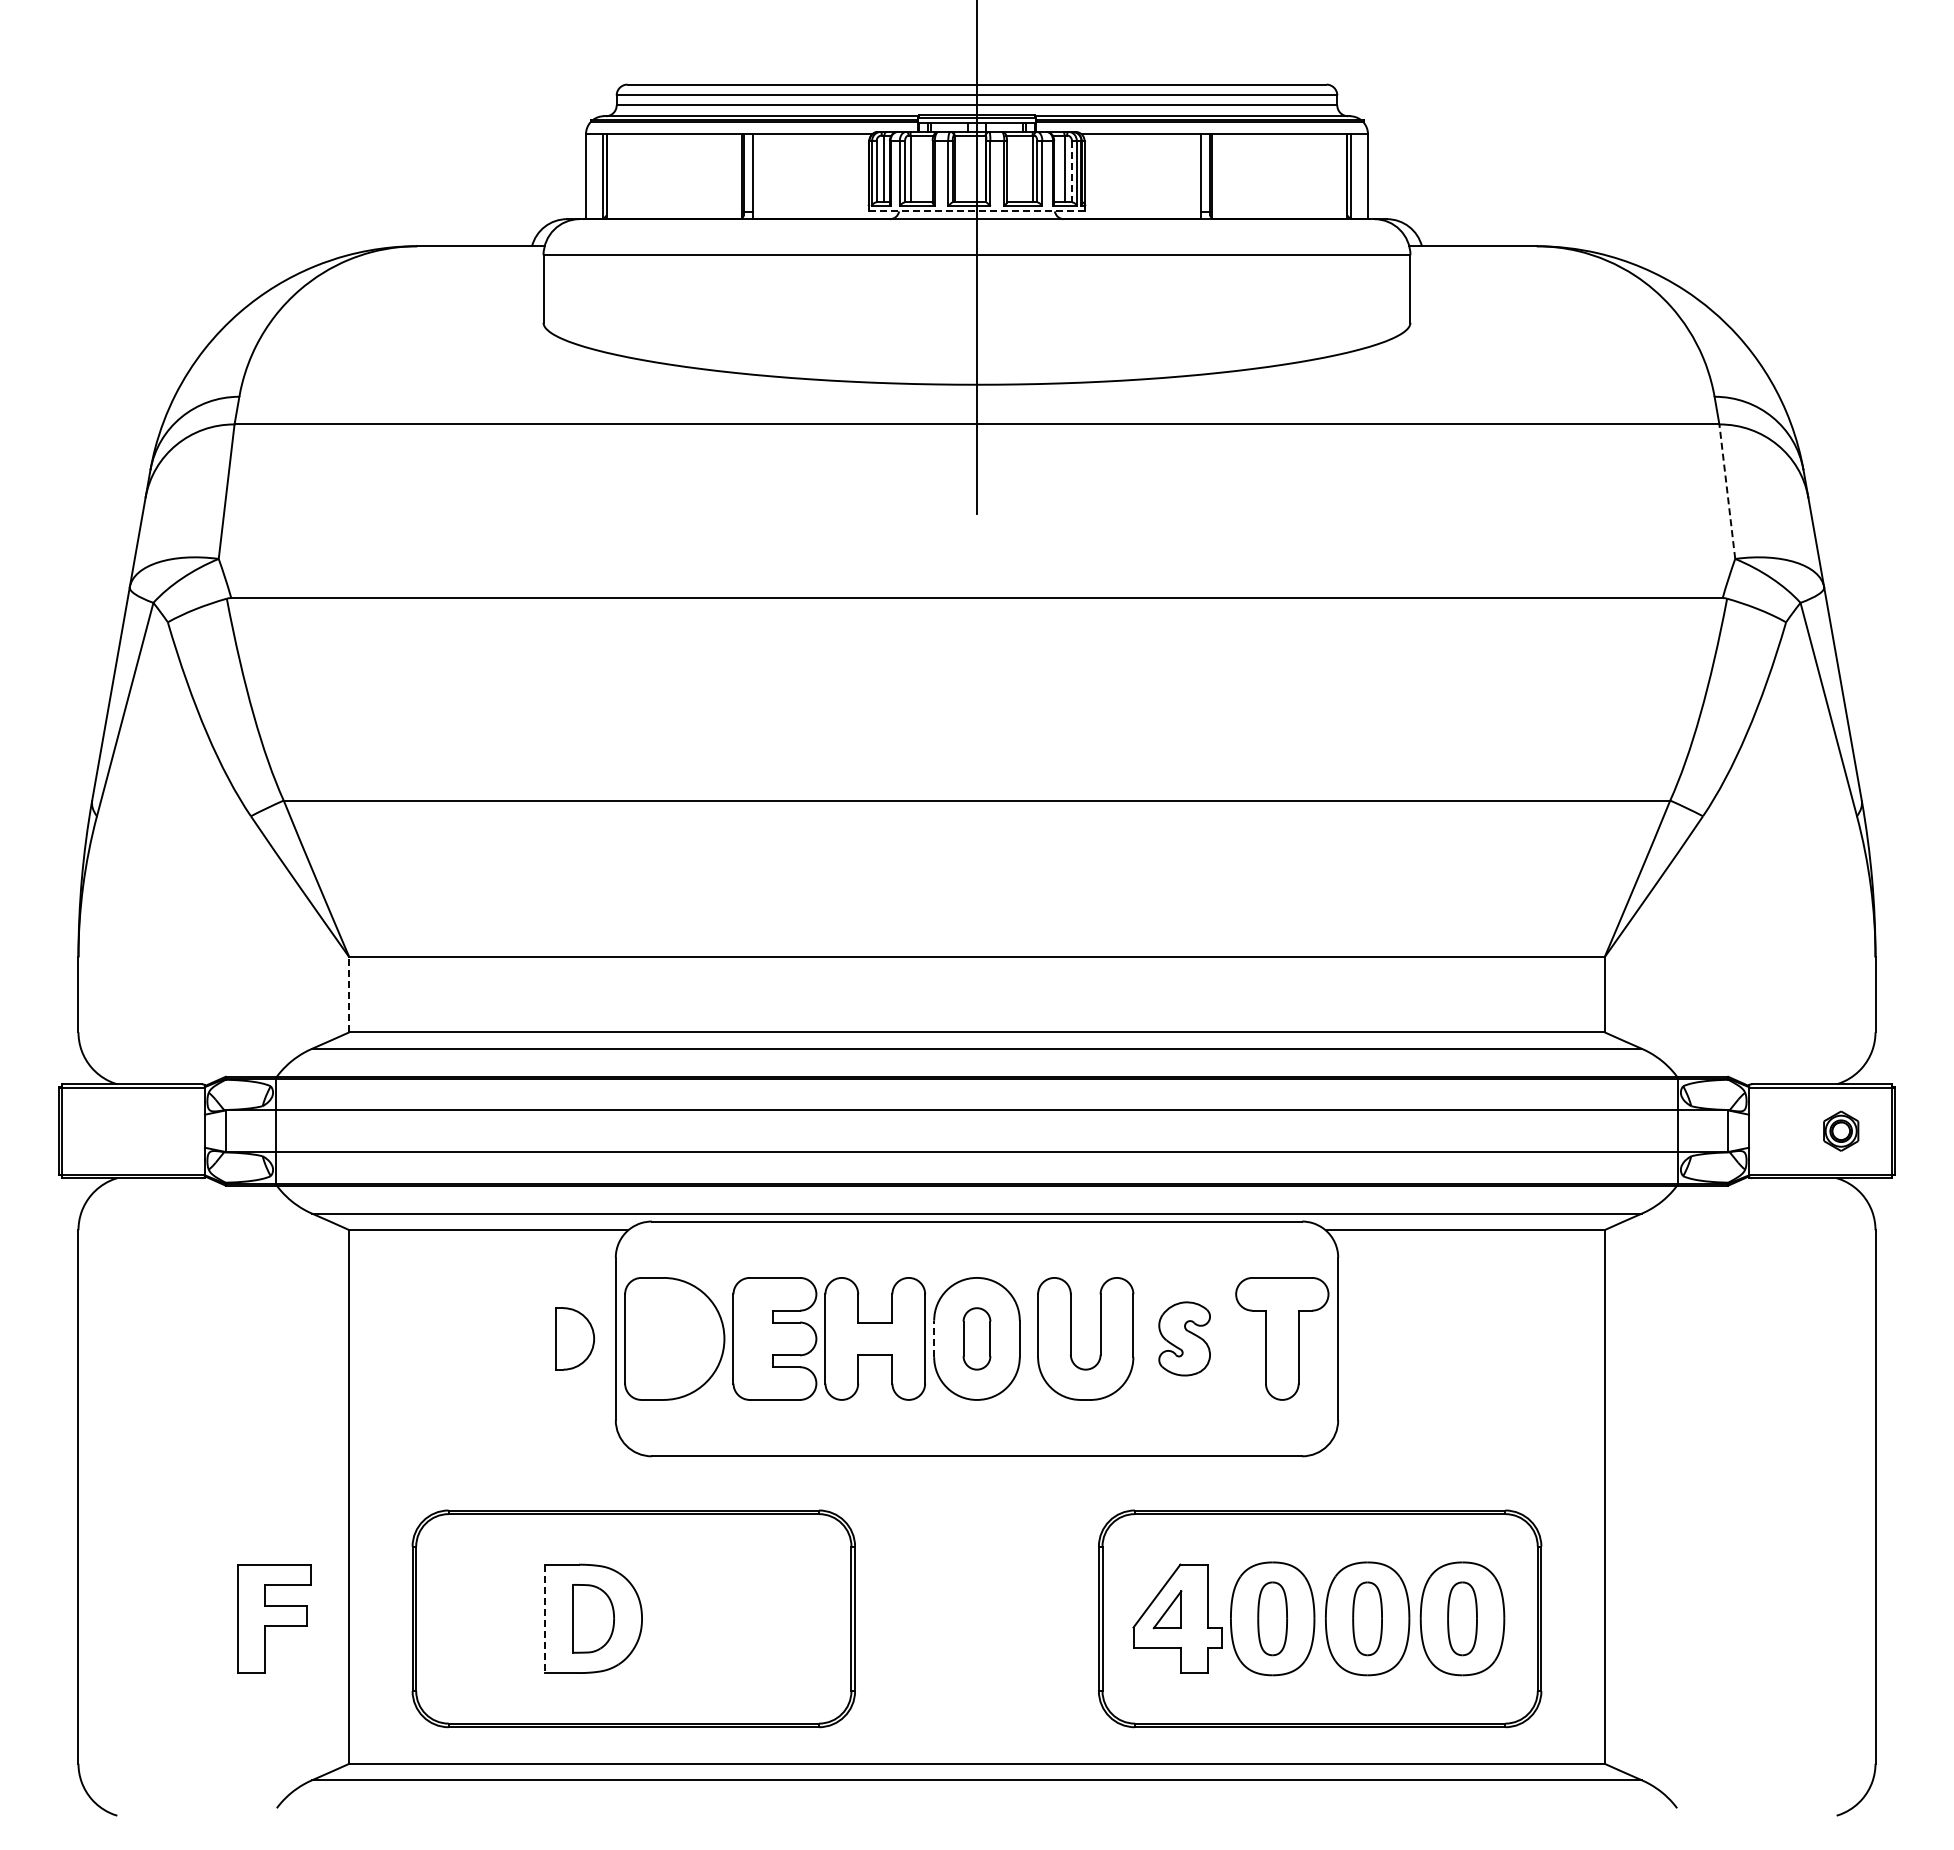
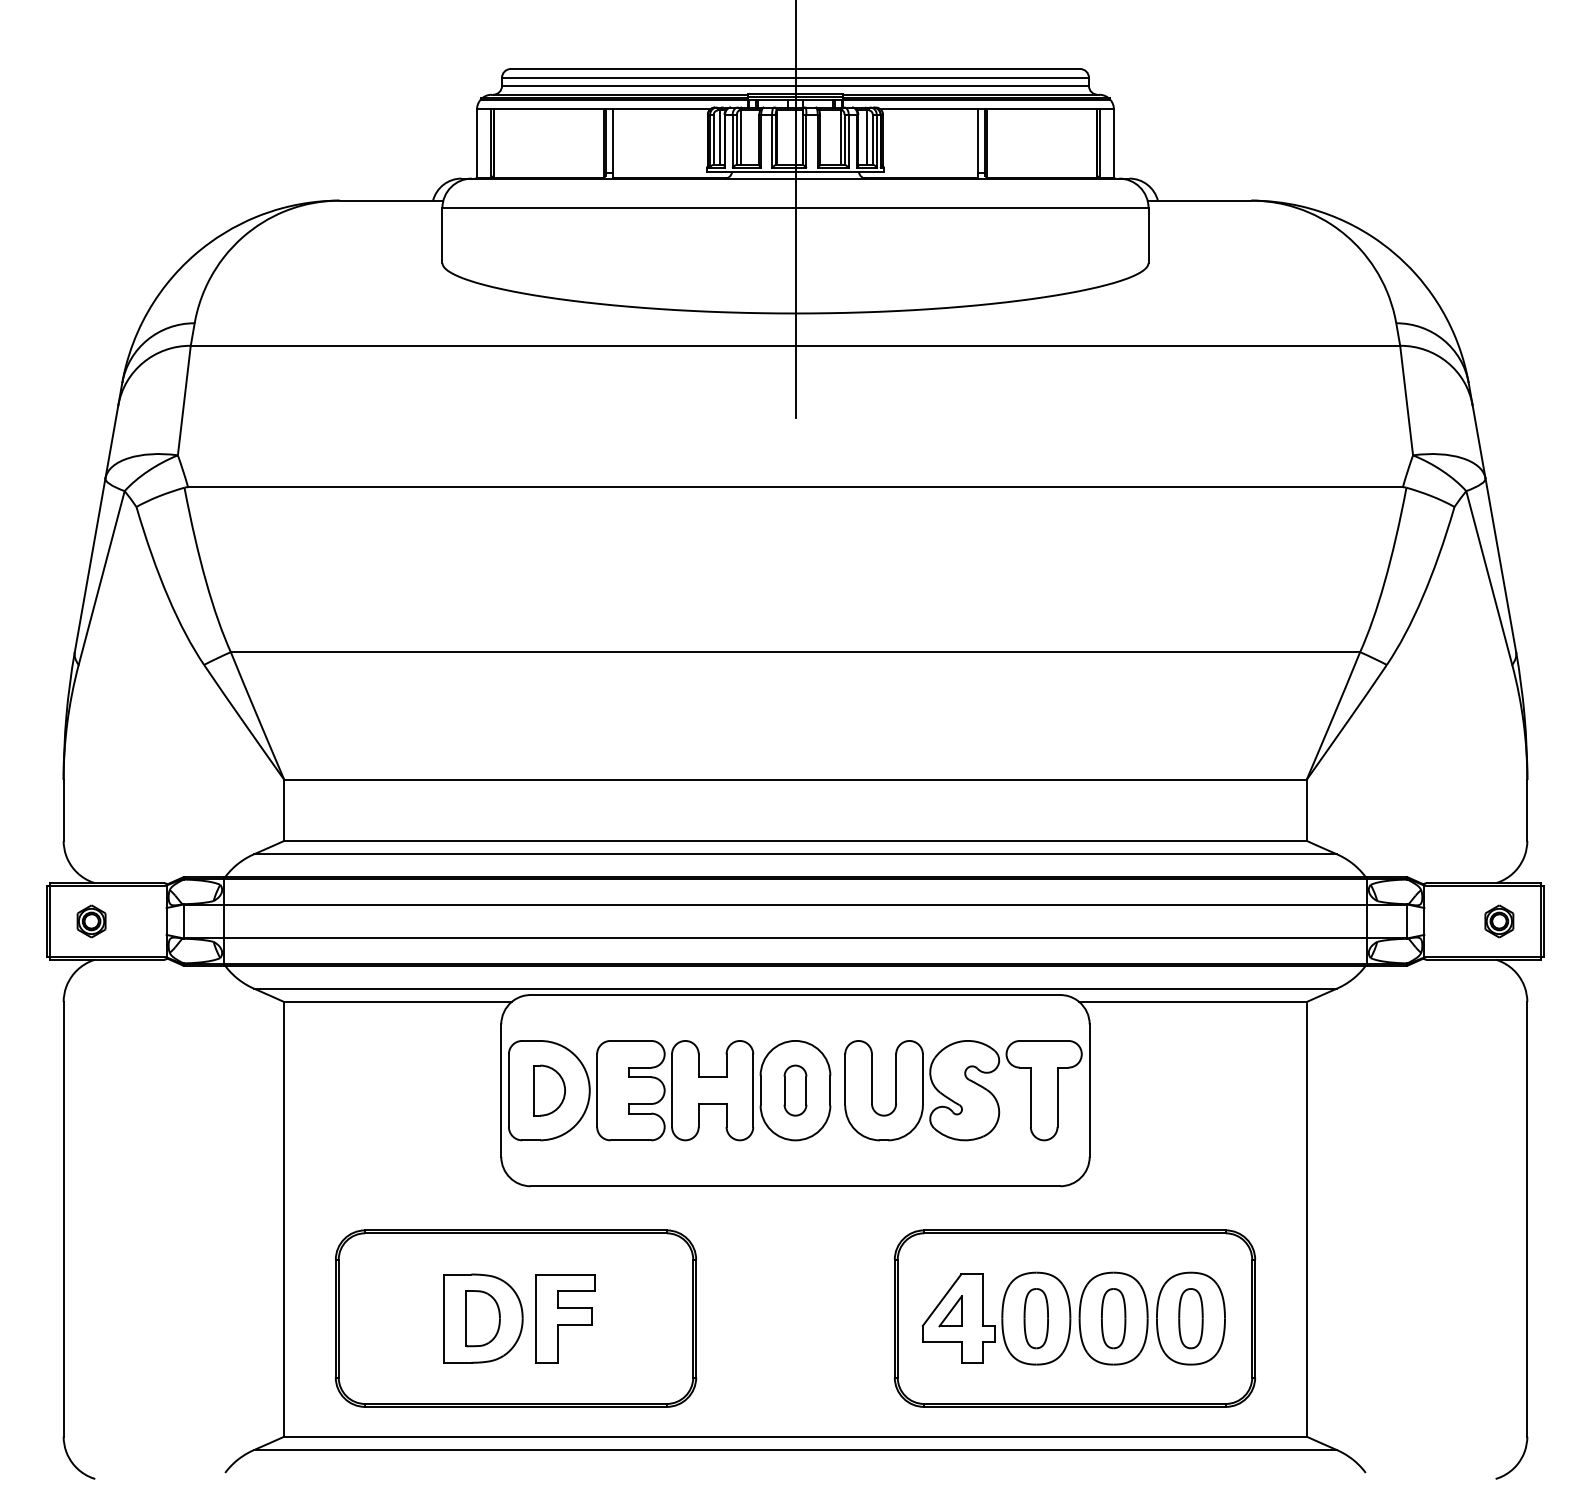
line: (1071, 171) -> (872, 139), dashed -> solid
line: (976, 211) -> (795, 172), dashed -> solid
line: (1727, 491) -> (1406, 400), dashed -> solid
line: (349, 994) -> (284, 810), dashed -> solid
part: (112, 1130) -> (91, 920), added
part: (575, 1338) -> (549, 1090), moved
line: (934, 1338) -> (760, 1090), dashed -> solid
part: (1184, 1338) -> (964, 1090), size x1.67
part: (274, 1618) -> (565, 1318), moved
line: (545, 1619) -> (444, 1319), dashed -> solid

